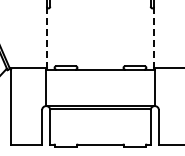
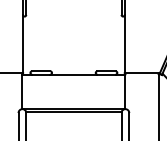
line: (46, 37) -> (22, 44), dashed -> solid
line: (154, 37) -> (125, 44), dashed -> solid

